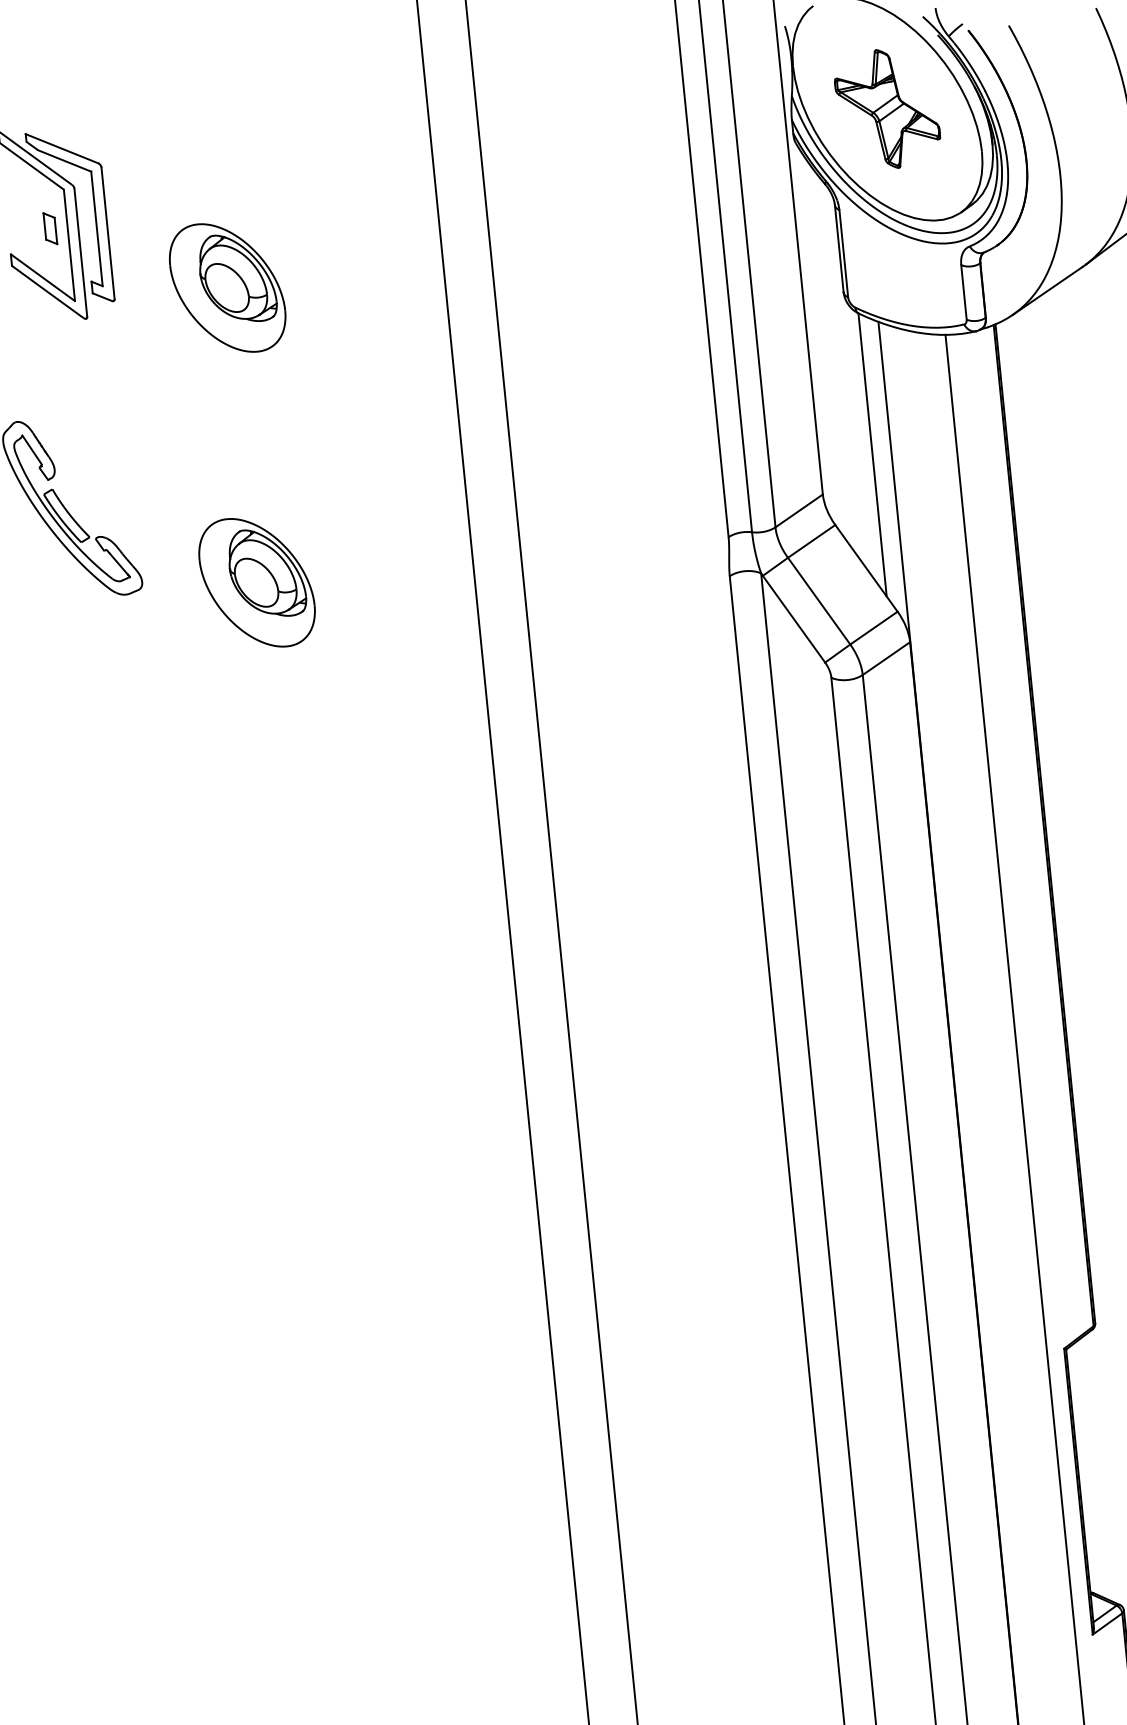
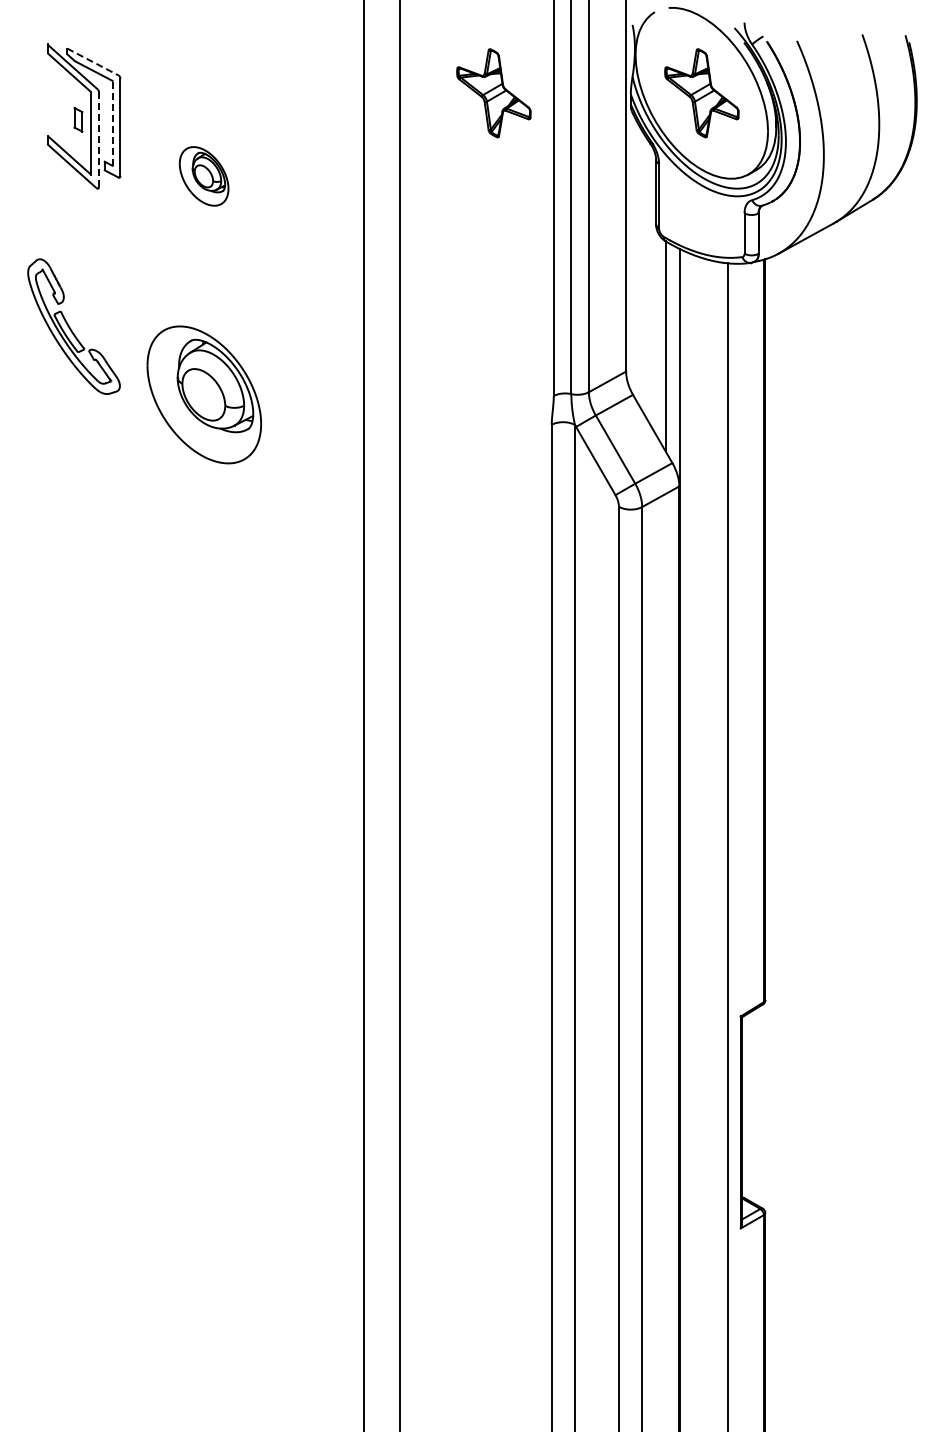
part: (606, 137) -> (493, 93), added
line: (61, 148) -> (92, 61), solid -> dashed
line: (96, 227) -> (112, 122), solid -> dashed
line: (81, 252) -> (99, 139), solid -> dashed
part: (226, 288) -> (203, 176), size x0.6
part: (256, 582) -> (203, 394), size x1.4

